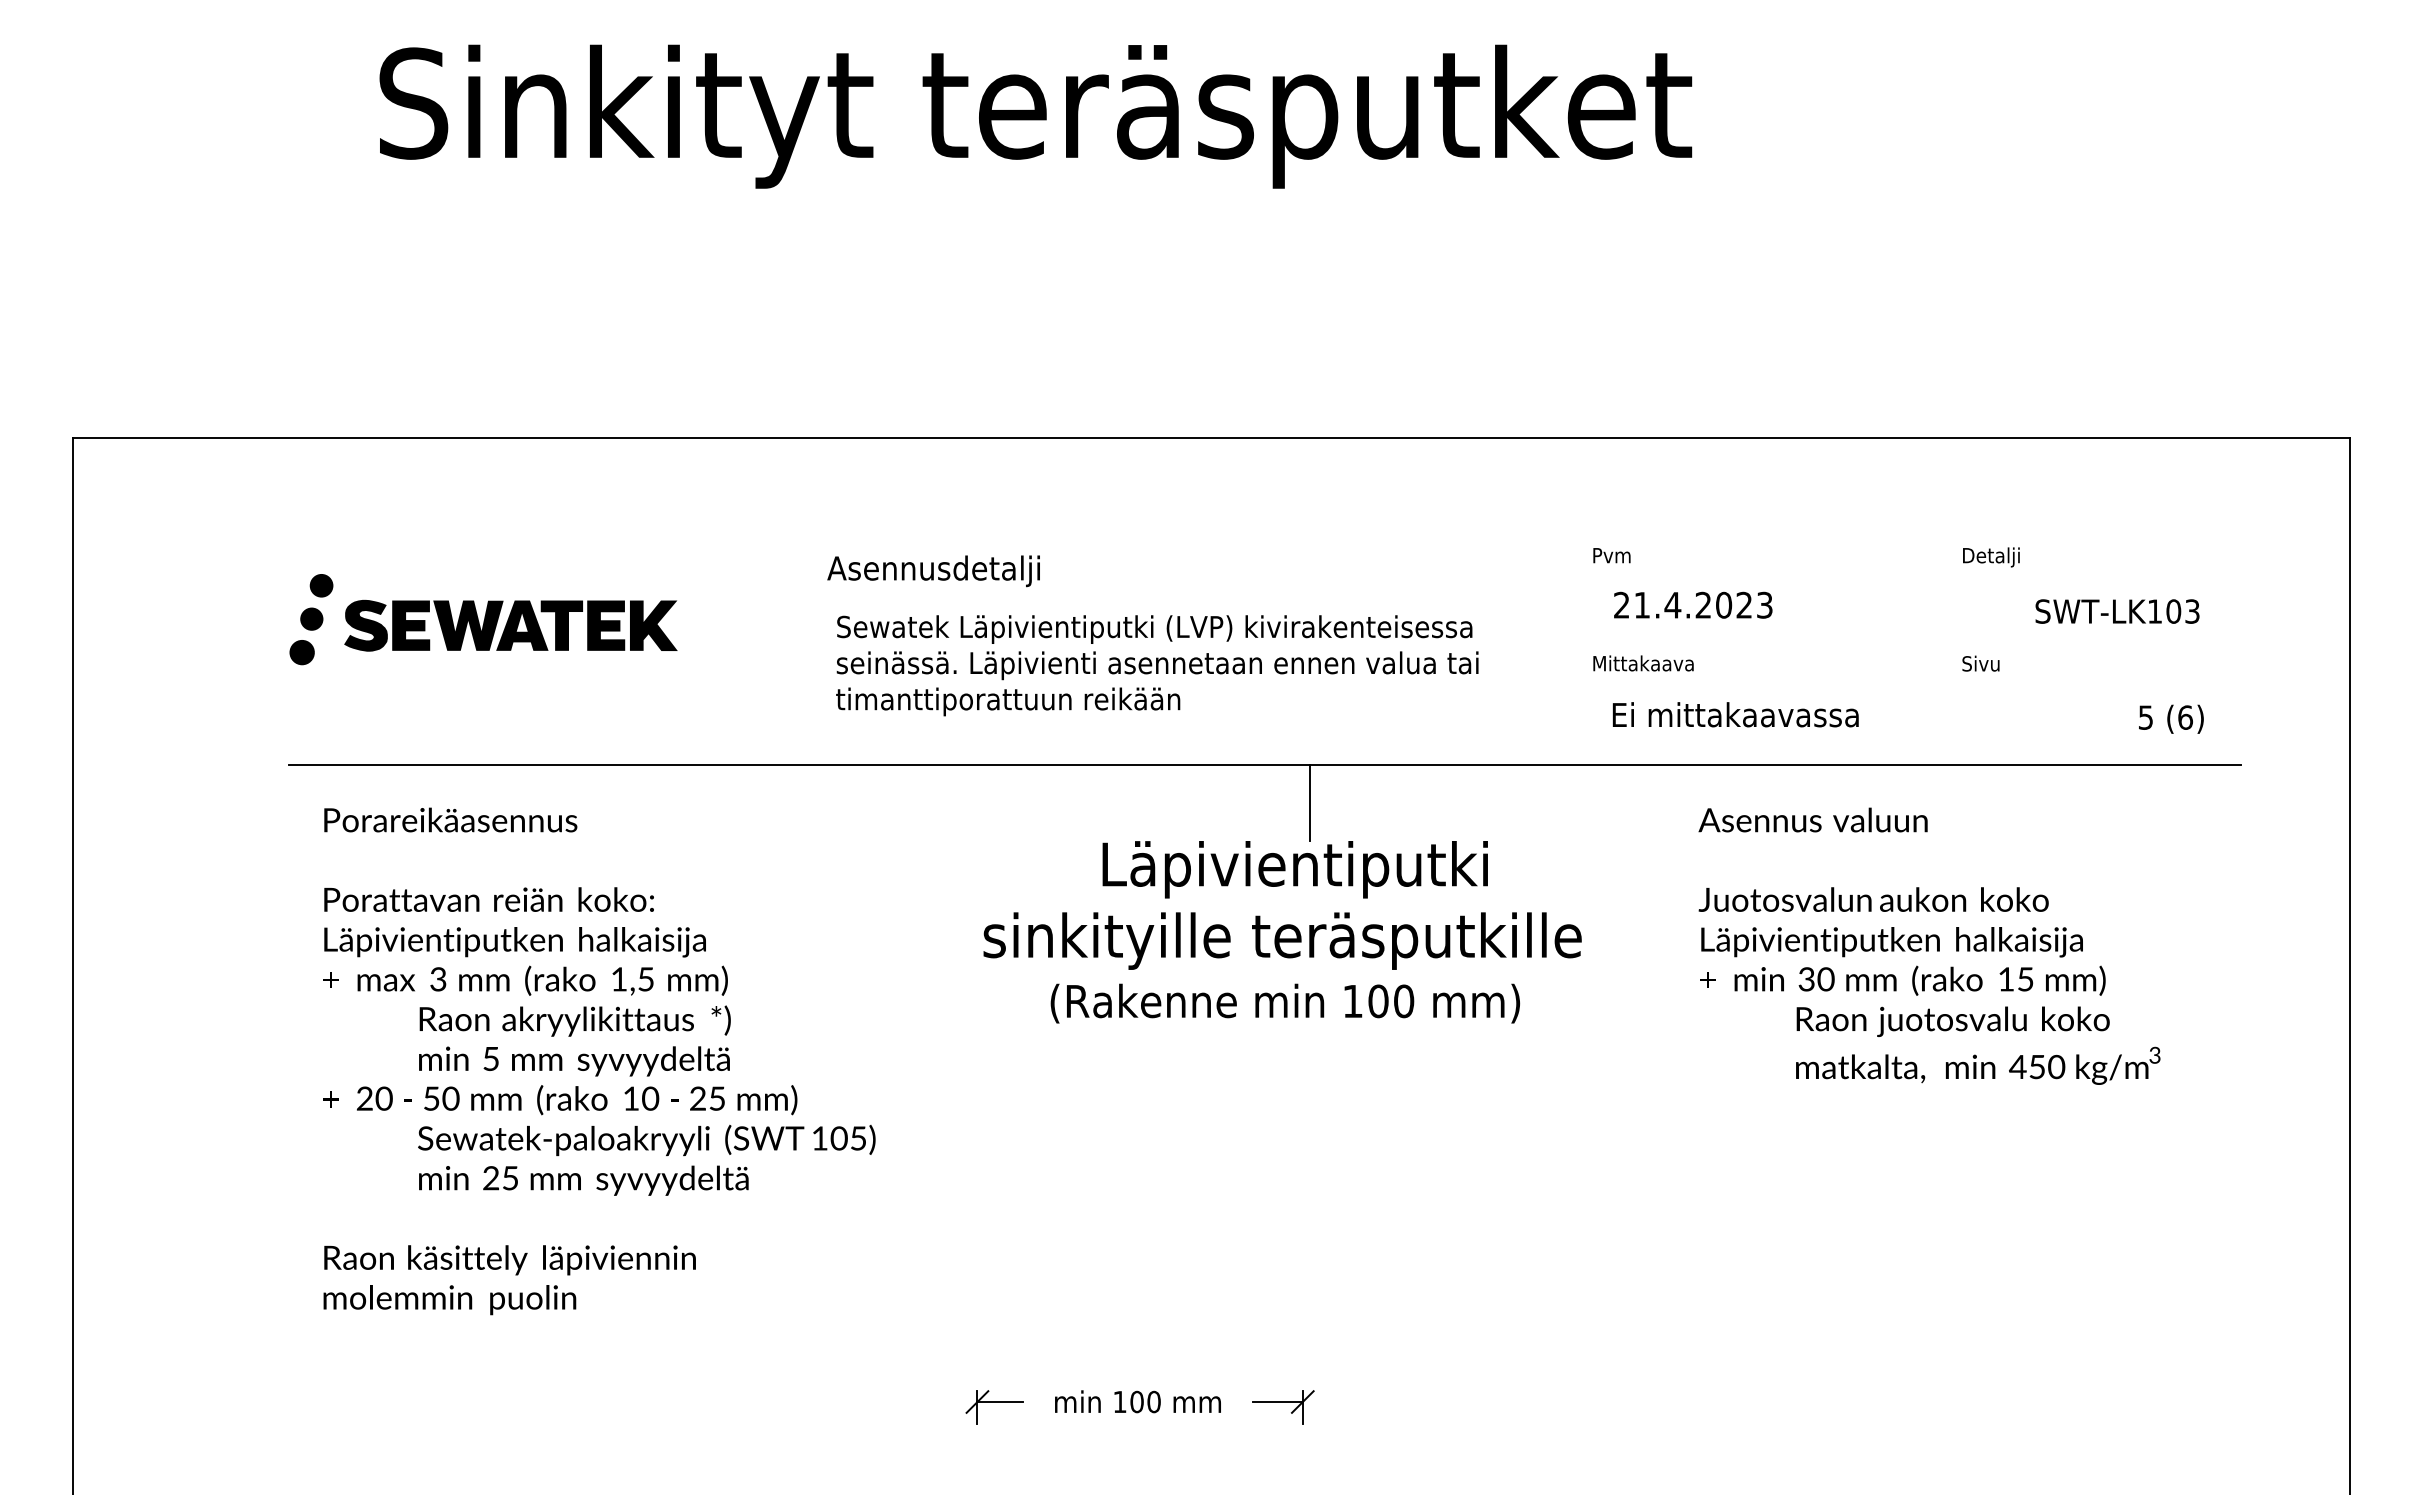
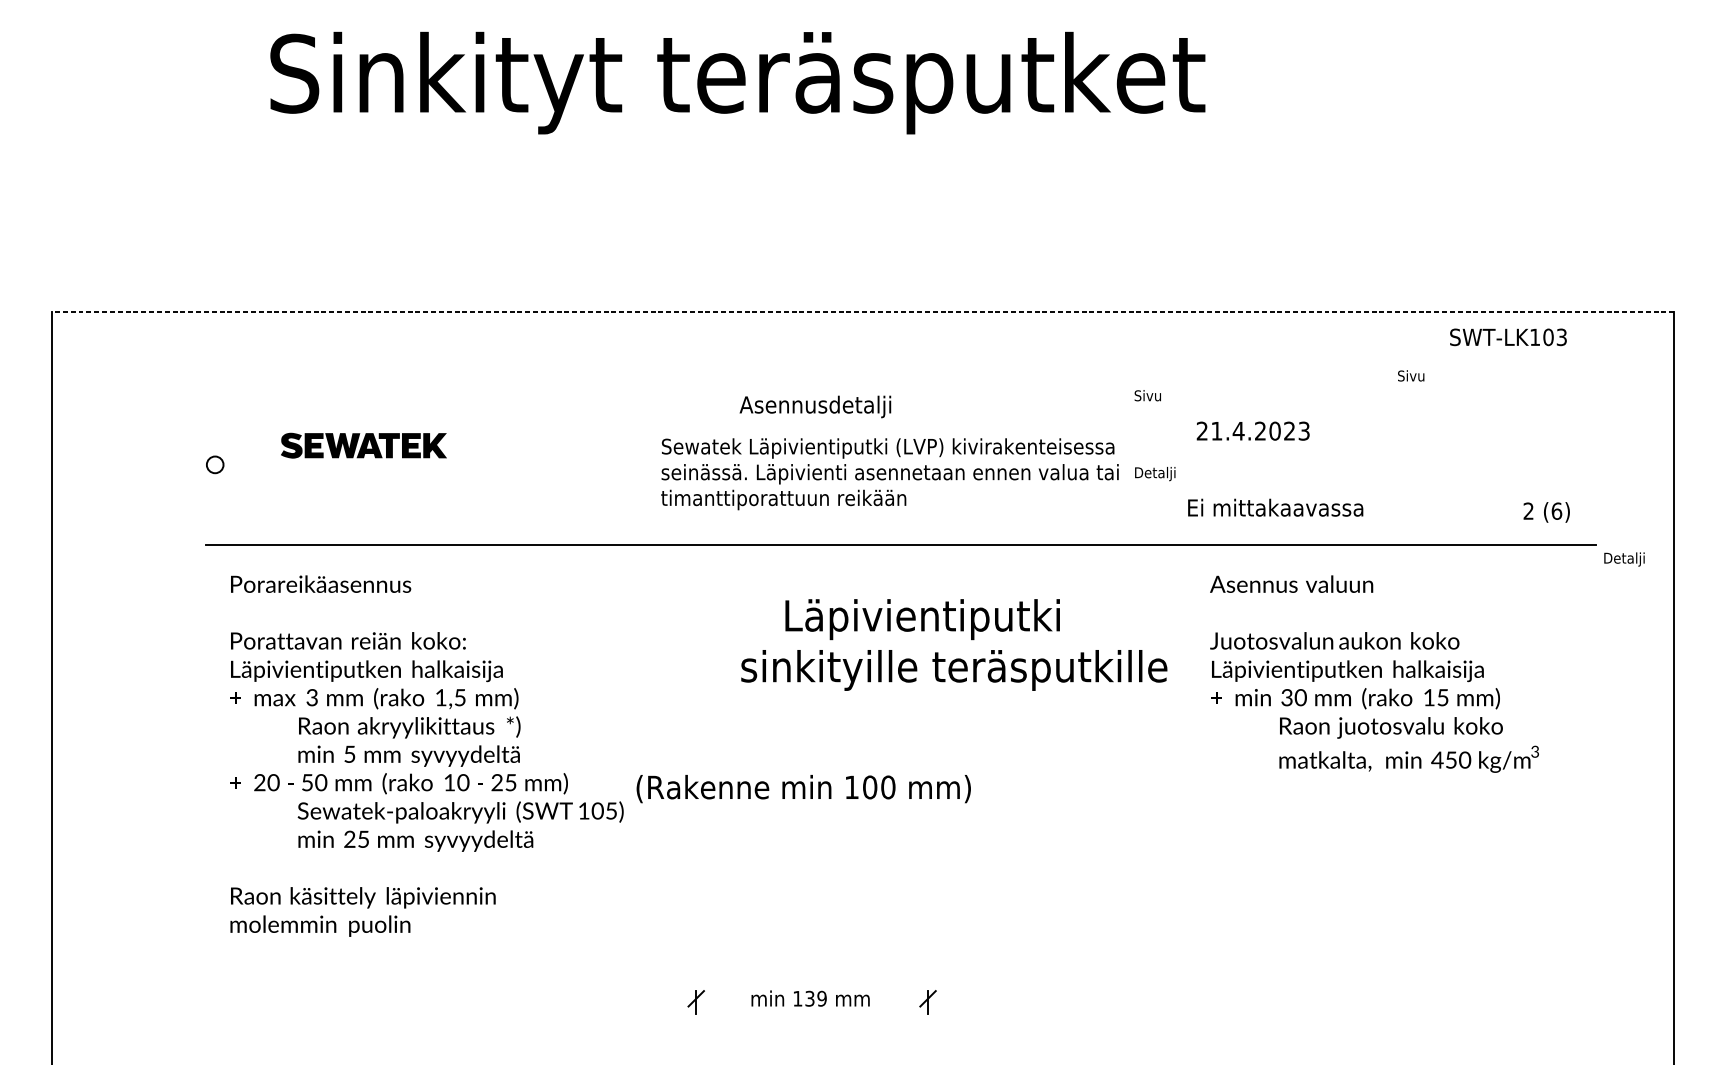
line: (1211, 437) -> (863, 311), solid -> dashed
text: (1611, 555) -> (1147, 395), Pvm -> Sivu
text: (1991, 557) -> (1624, 559), moved
text: (933, 571) -> (815, 407), moved
fill: (321, 585) -> (228, 417), removed
text: (1693, 604) -> (1253, 430), moved
text: (2117, 611) -> (1508, 337), moved
fill: (311, 618) -> (221, 440), removed
part: (510, 625) -> (363, 445), size x0.7
fill: (301, 652) -> (214, 464), removed
text: (1980, 663) -> (1410, 375), moved
text: (1157, 665) -> (890, 474), moved
text: (1644, 665) -> (1171, 474), Mittakaava -> Detalji
text: (1735, 714) -> (1275, 507), moved
text: (2145, 717) -> (1528, 511), 5 -> 2
line: (1309, 802) -> (932, 571), removed
text: (1282, 940) -> (954, 669), moved
text: (1284, 1003) -> (803, 788), moved
text: (1145, 1401) -> (815, 998), 100 -> 139
line: (999, 1402) -> (711, 999), removed
line: (1277, 1402) -> (910, 999), removed

